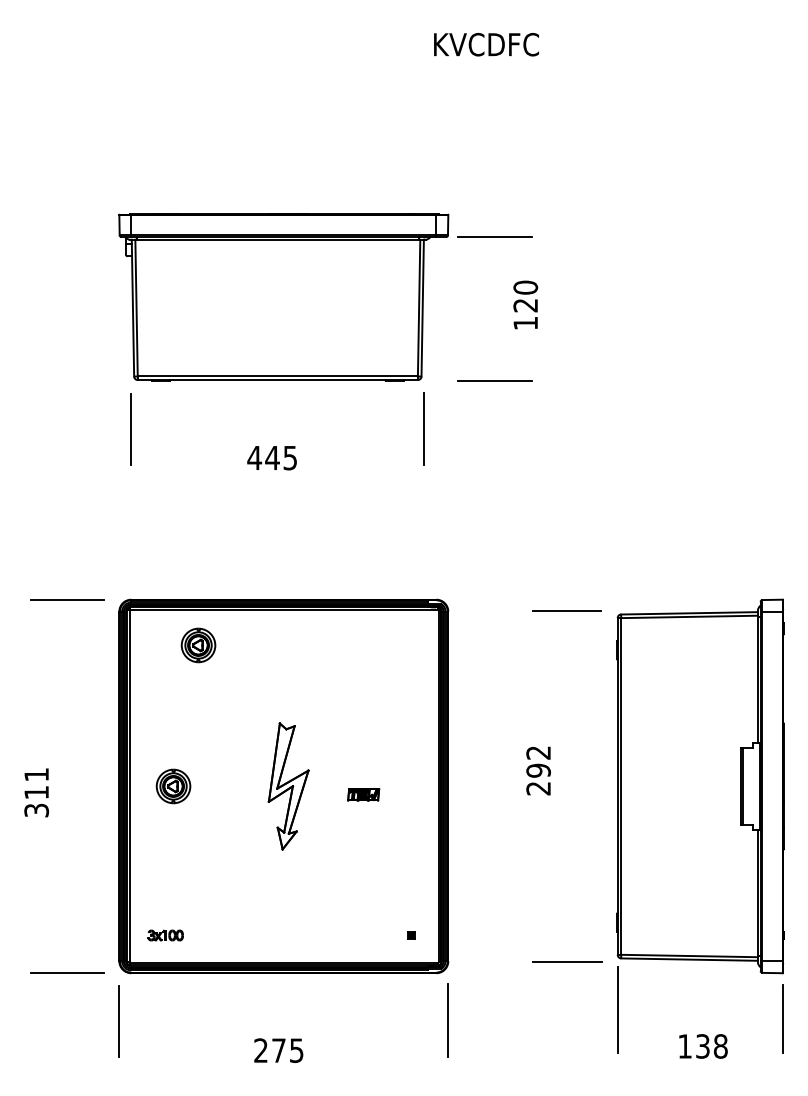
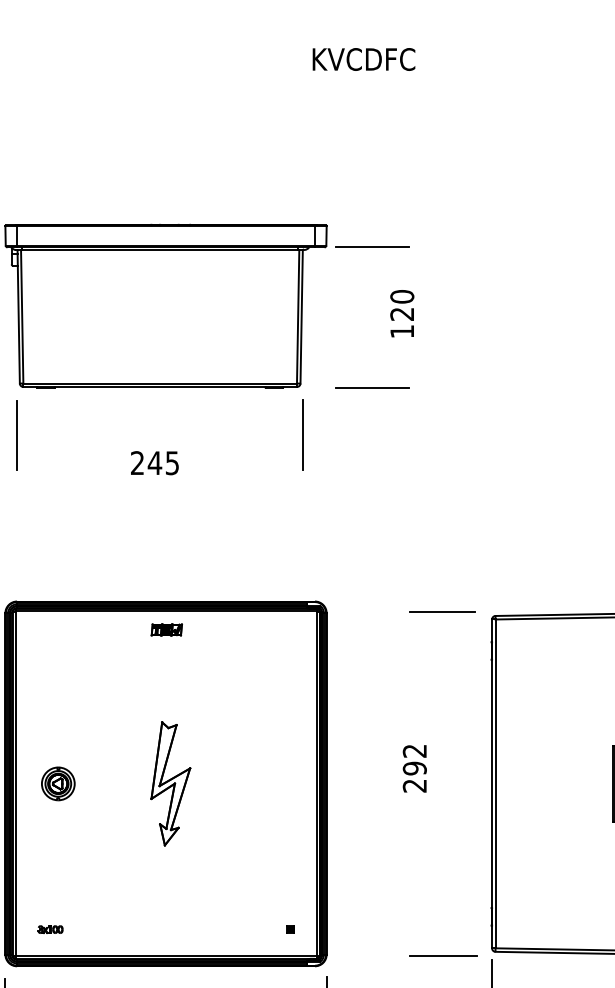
text: (254, 457) -> (137, 462), 445 -> 245
part: (198, 645) -> (82, 646), removed
part: (363, 794) -> (166, 629), moved
part: (165, 935) -> (50, 929), size x0.71

